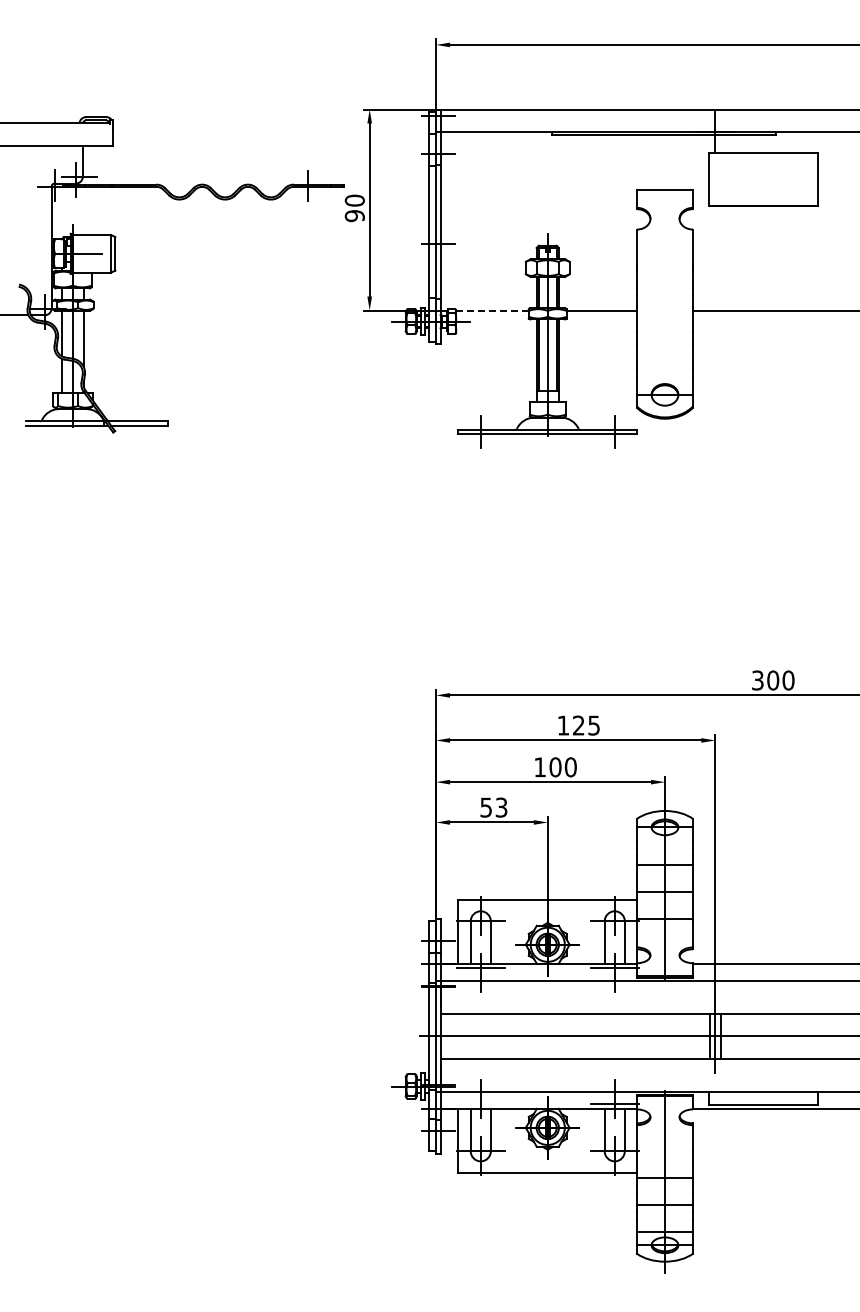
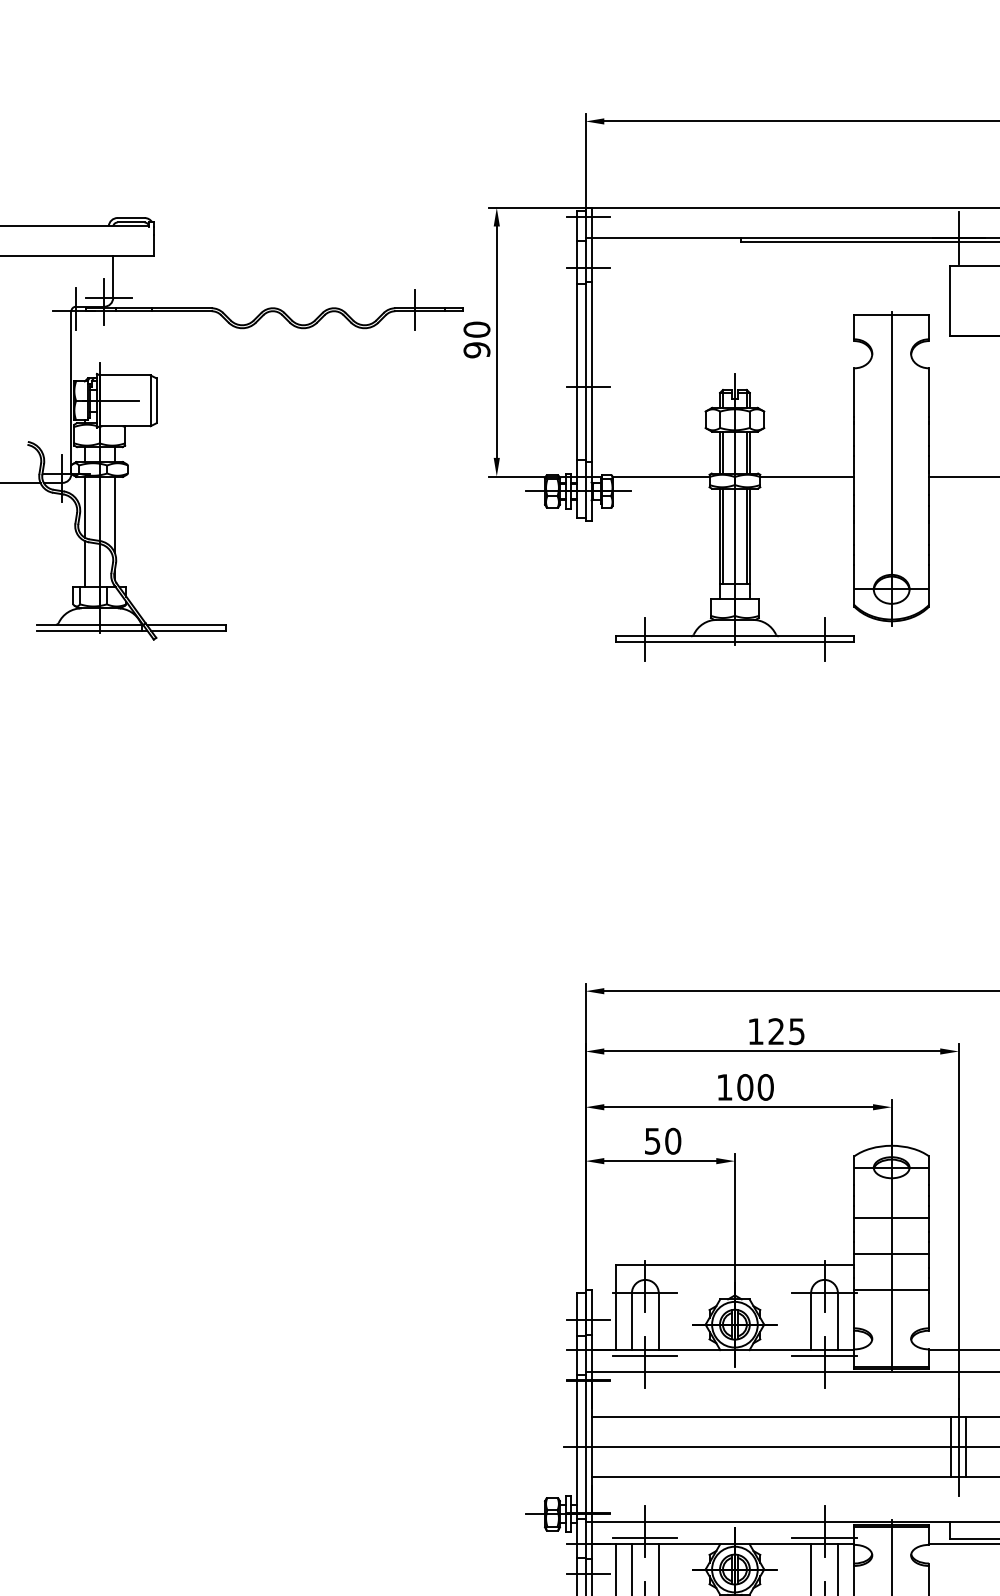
line: (665, 304) -> (892, 468), added
line: (493, 310) -> (662, 476), dashed -> solid
text: (501, 807) -> (673, 1141), 53 -> 50
line: (480, 1104) -> (644, 1538), added

